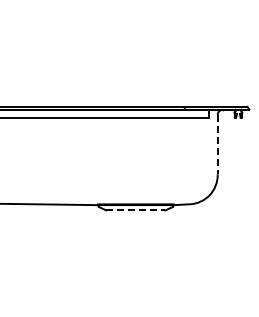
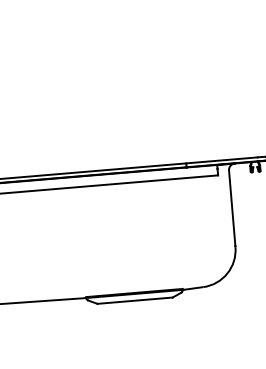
line: (217, 144) -> (231, 208), dashed -> solid
line: (135, 210) -> (134, 300), dashed -> solid

